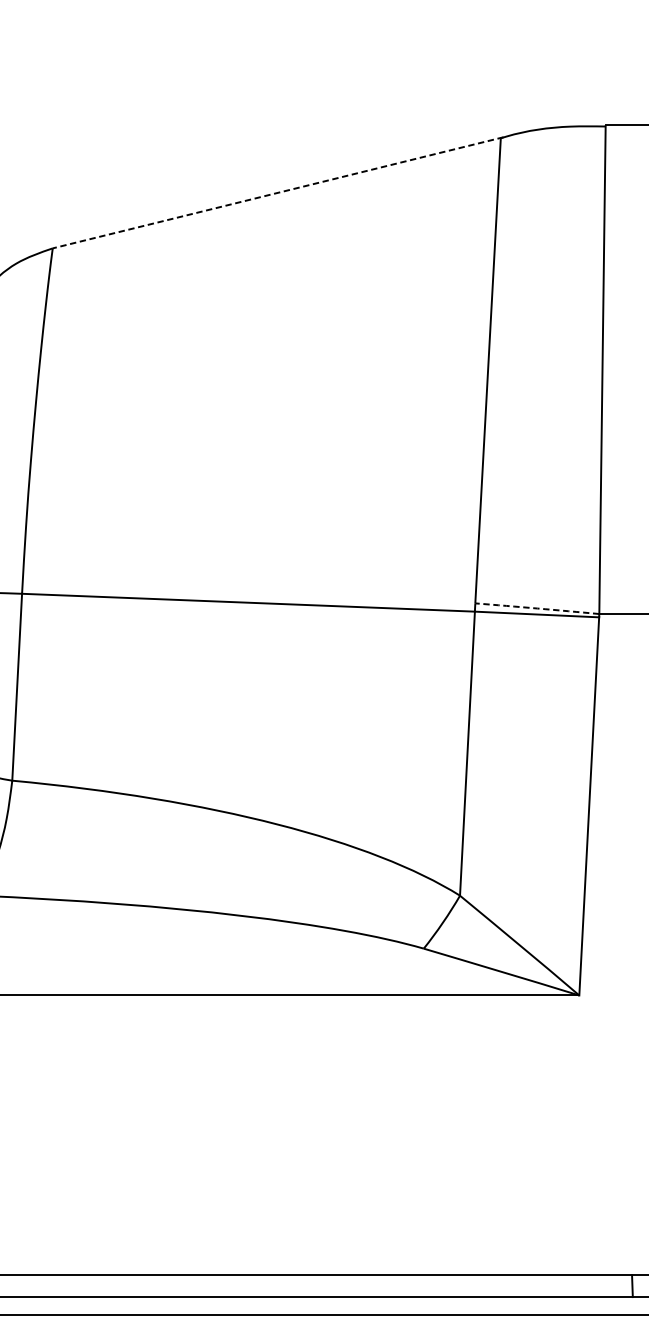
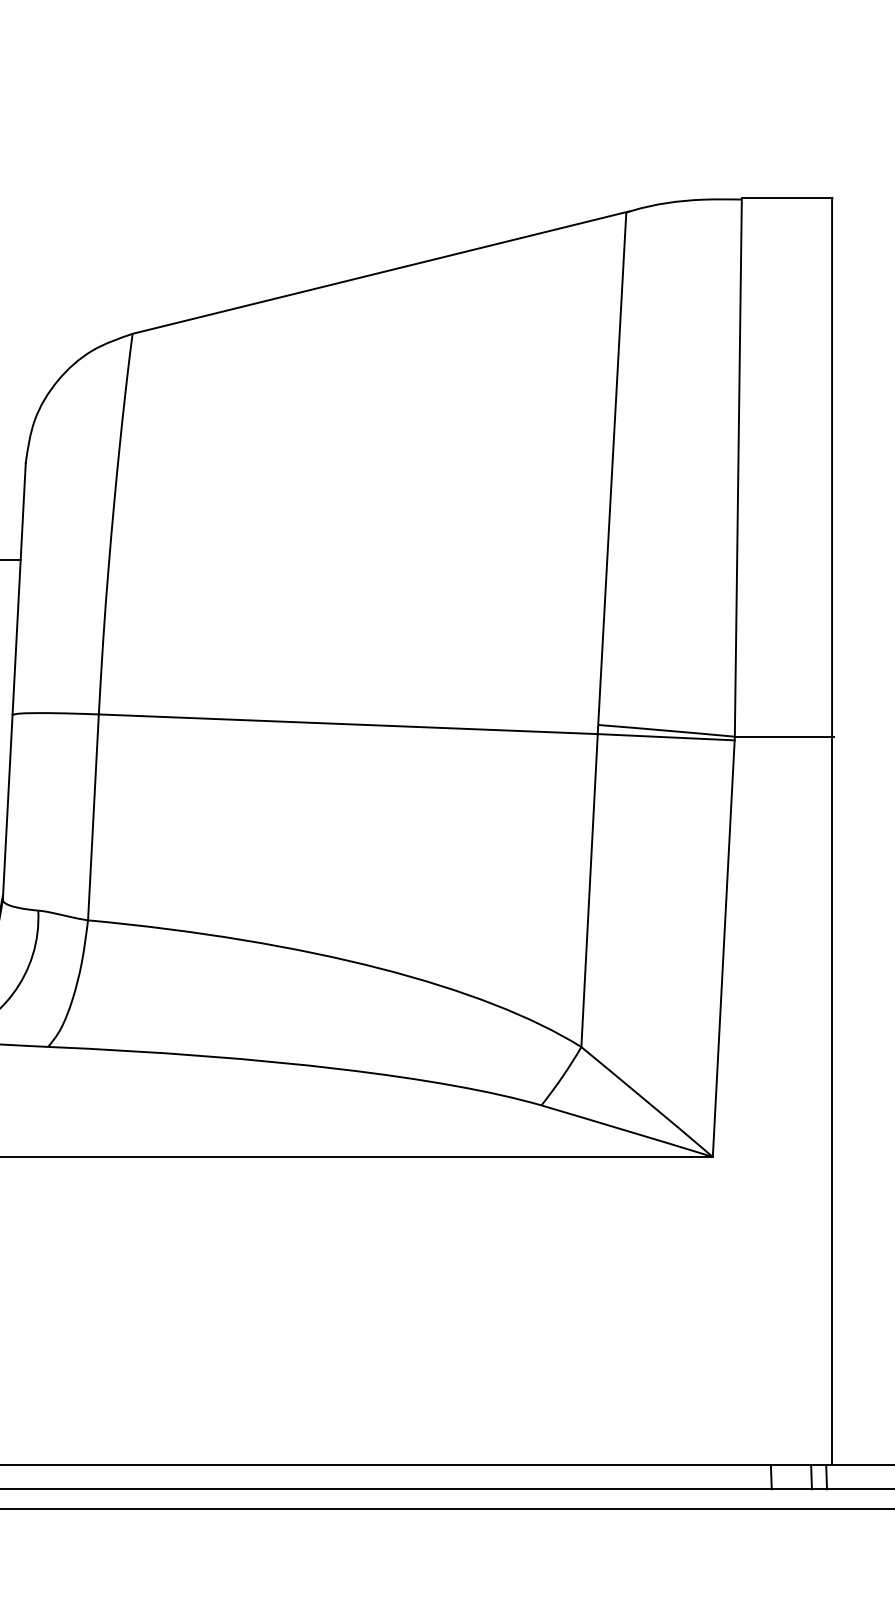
line: (278, 192) -> (381, 272), dashed -> solid
arc: (537, 608) -> (666, 730), dashed -> solid

